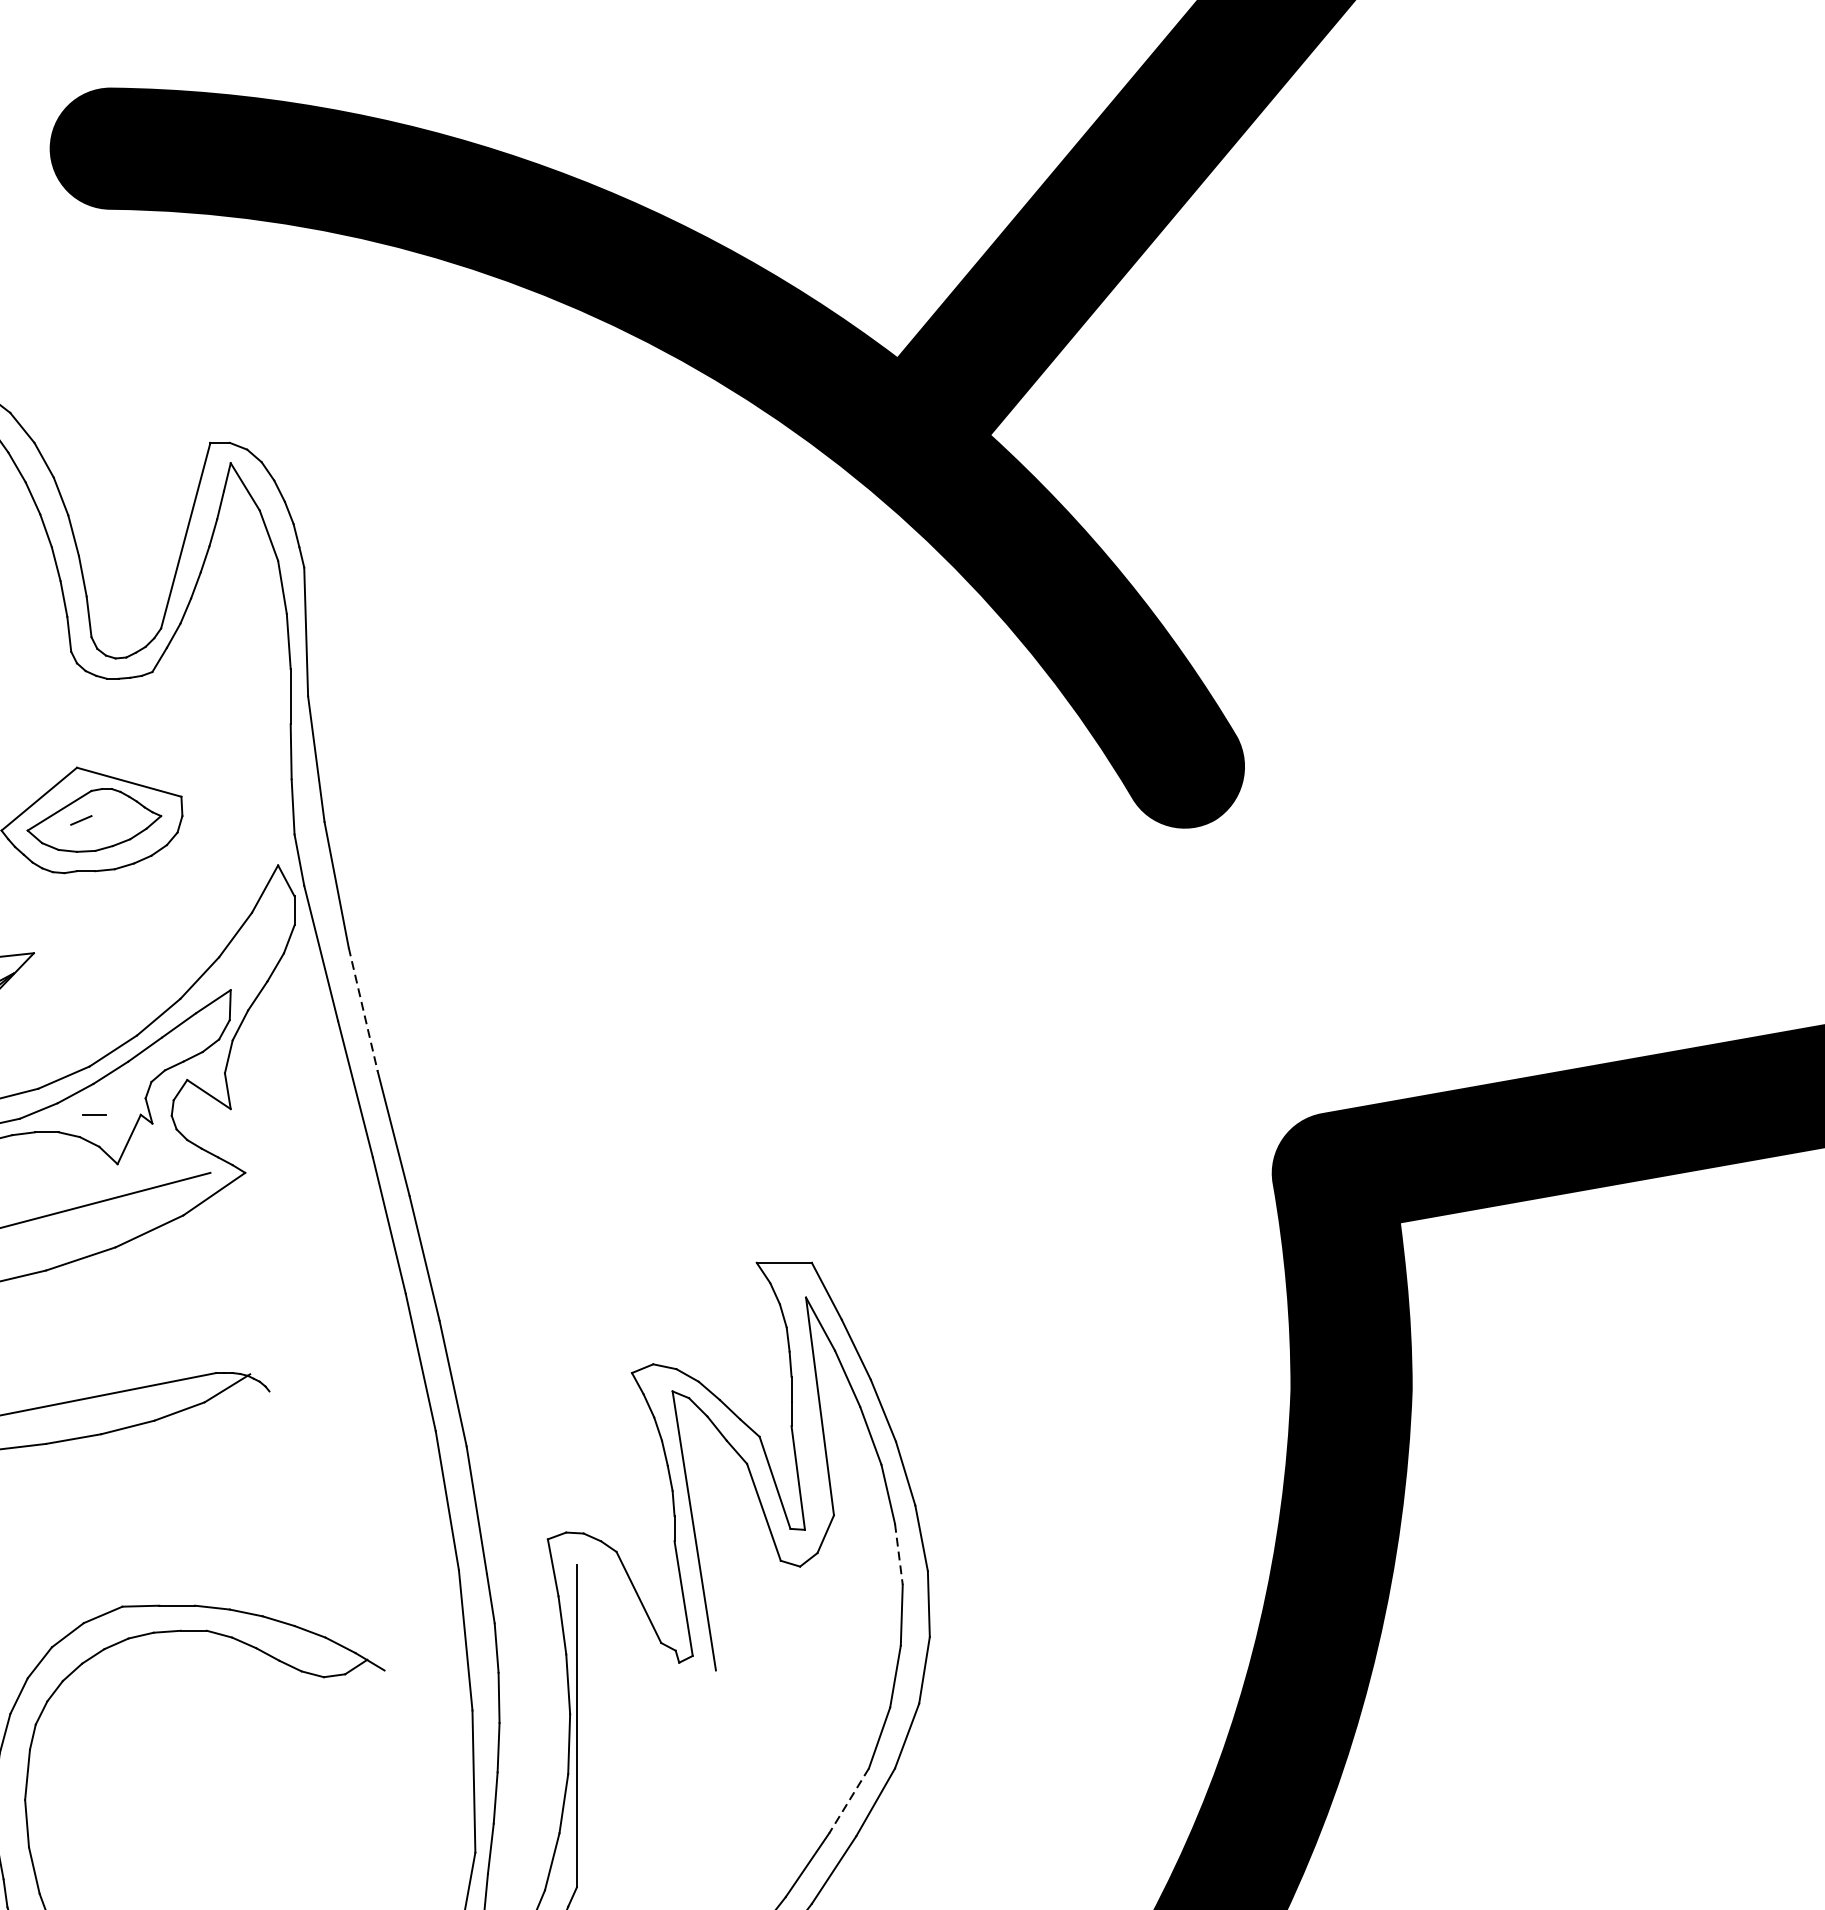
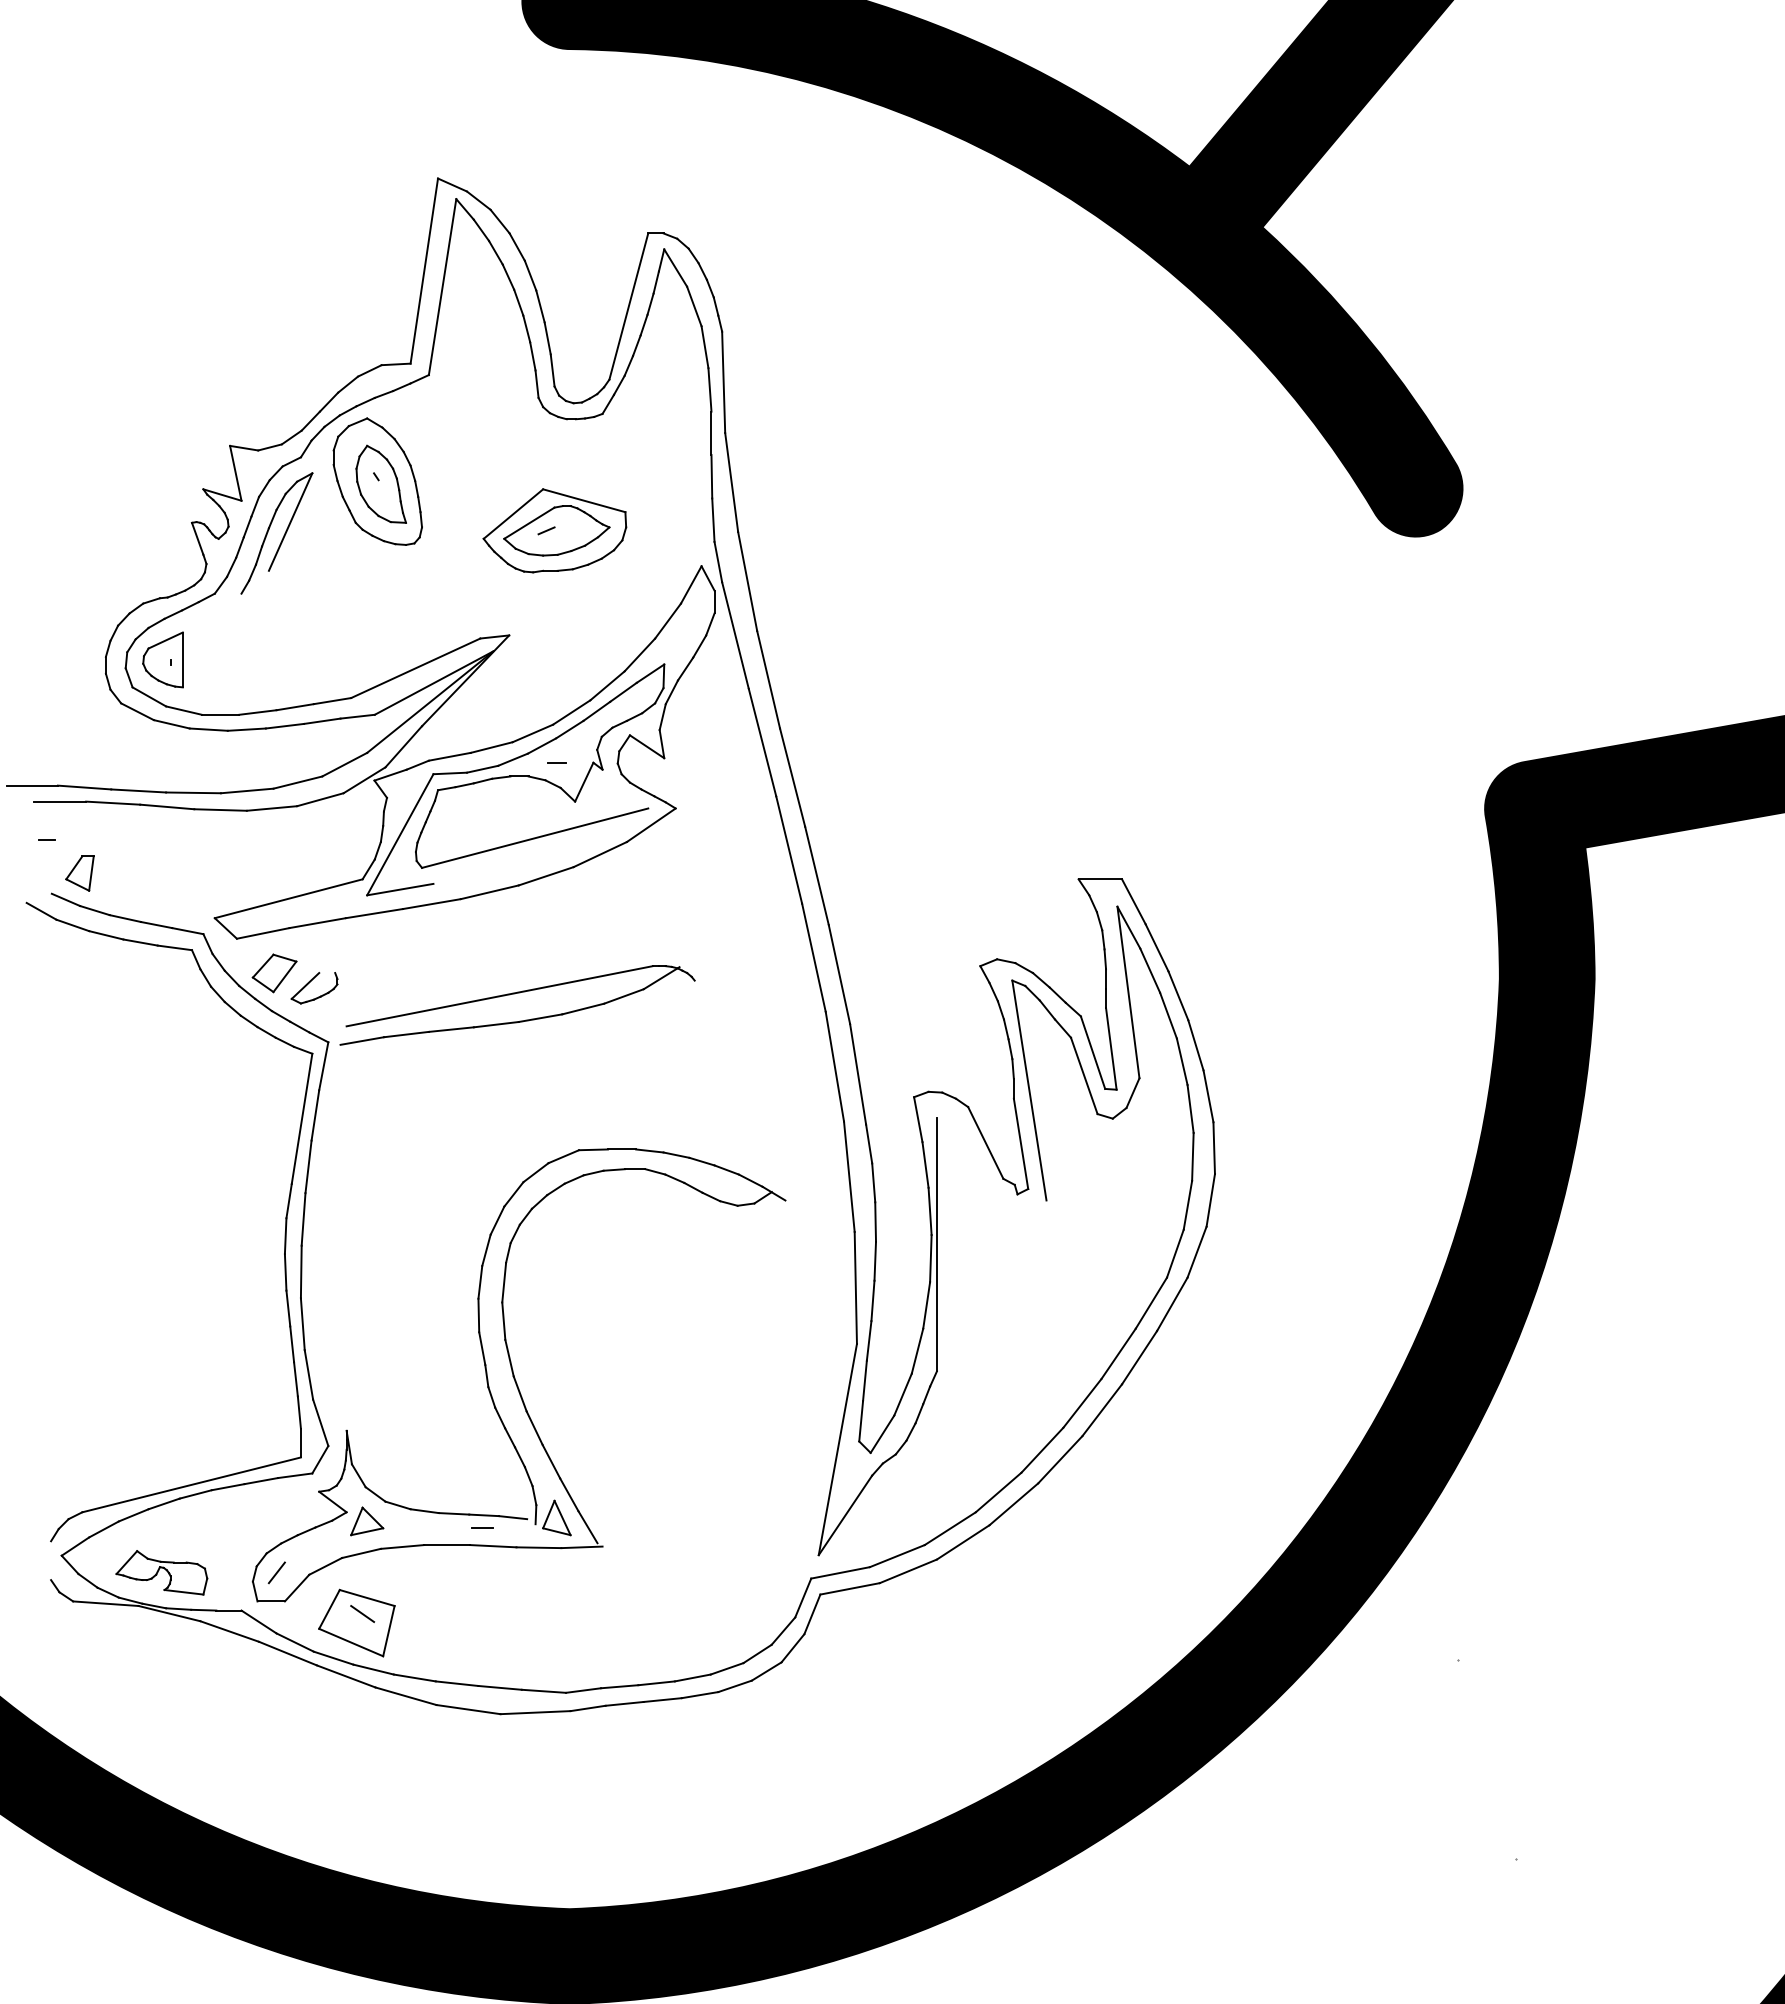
line: (363, 1010) -> (768, 680), dashed -> solid
line: (898, 1554) -> (1190, 1109), dashed -> solid
line: (849, 1801) -> (1151, 1303), dashed -> solid

